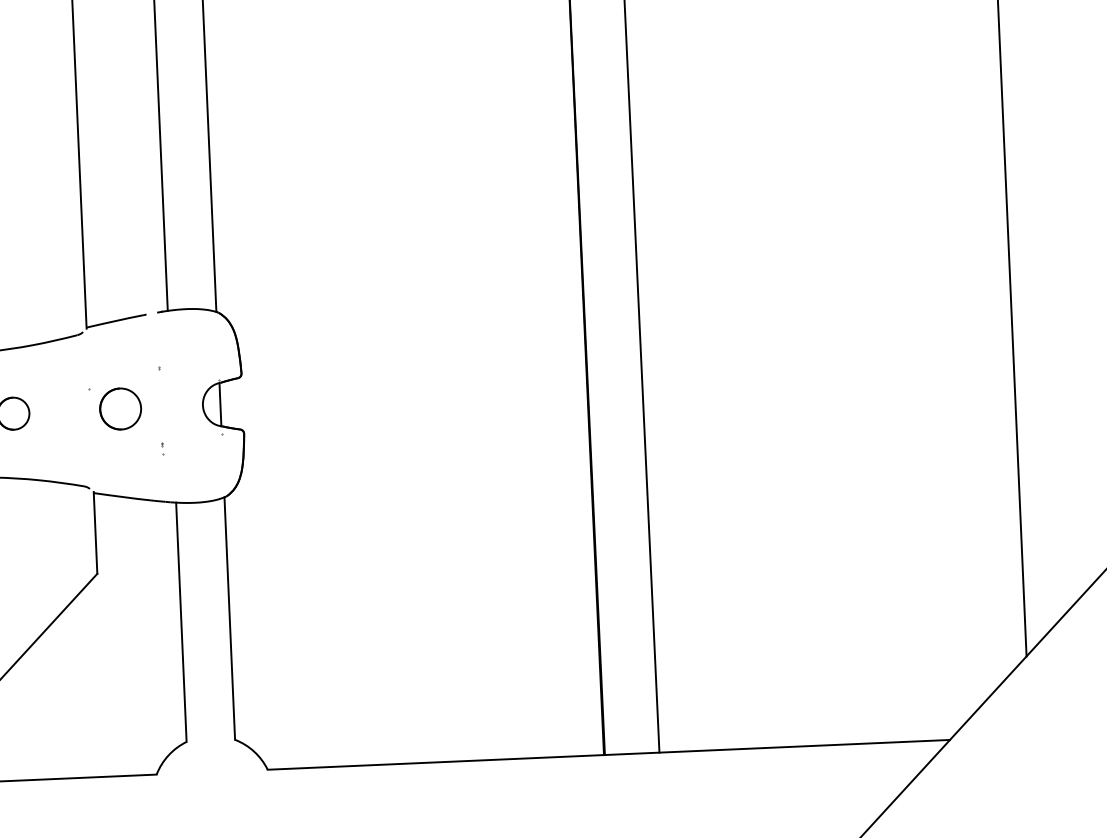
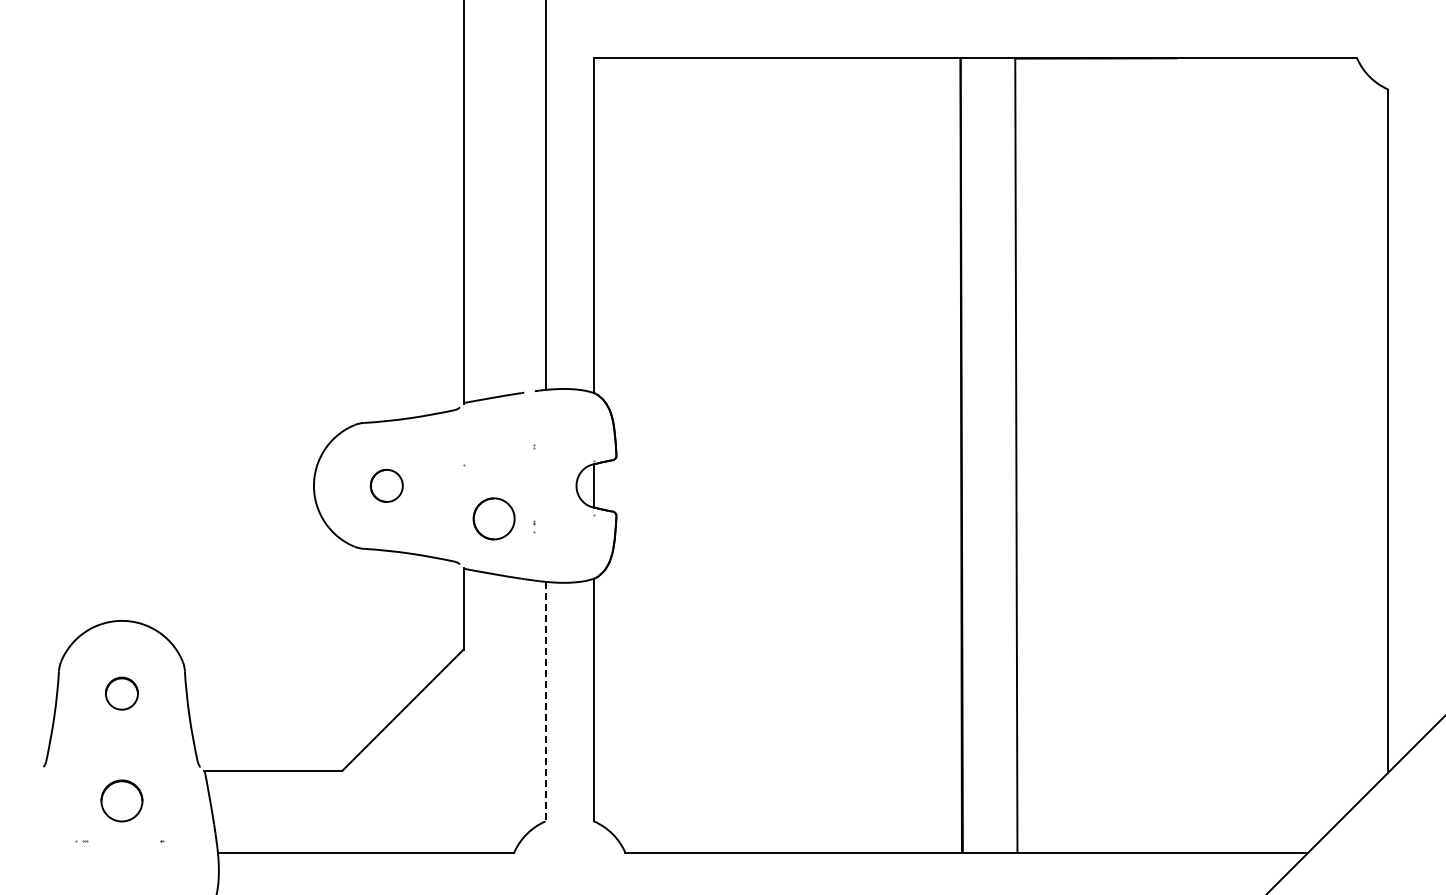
part: (119, 408) -> (493, 518), moved
line: (181, 622) -> (545, 701), solid -> dashed

